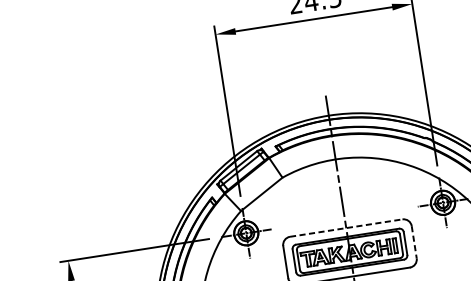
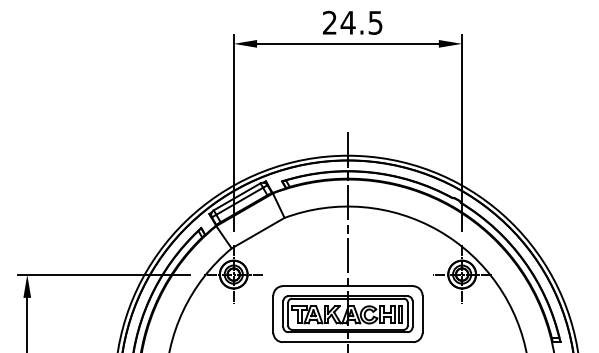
line: (346, 228) -> (348, 286), dashed -> solid
line: (414, 242) -> (422, 314), dashed -> solid

